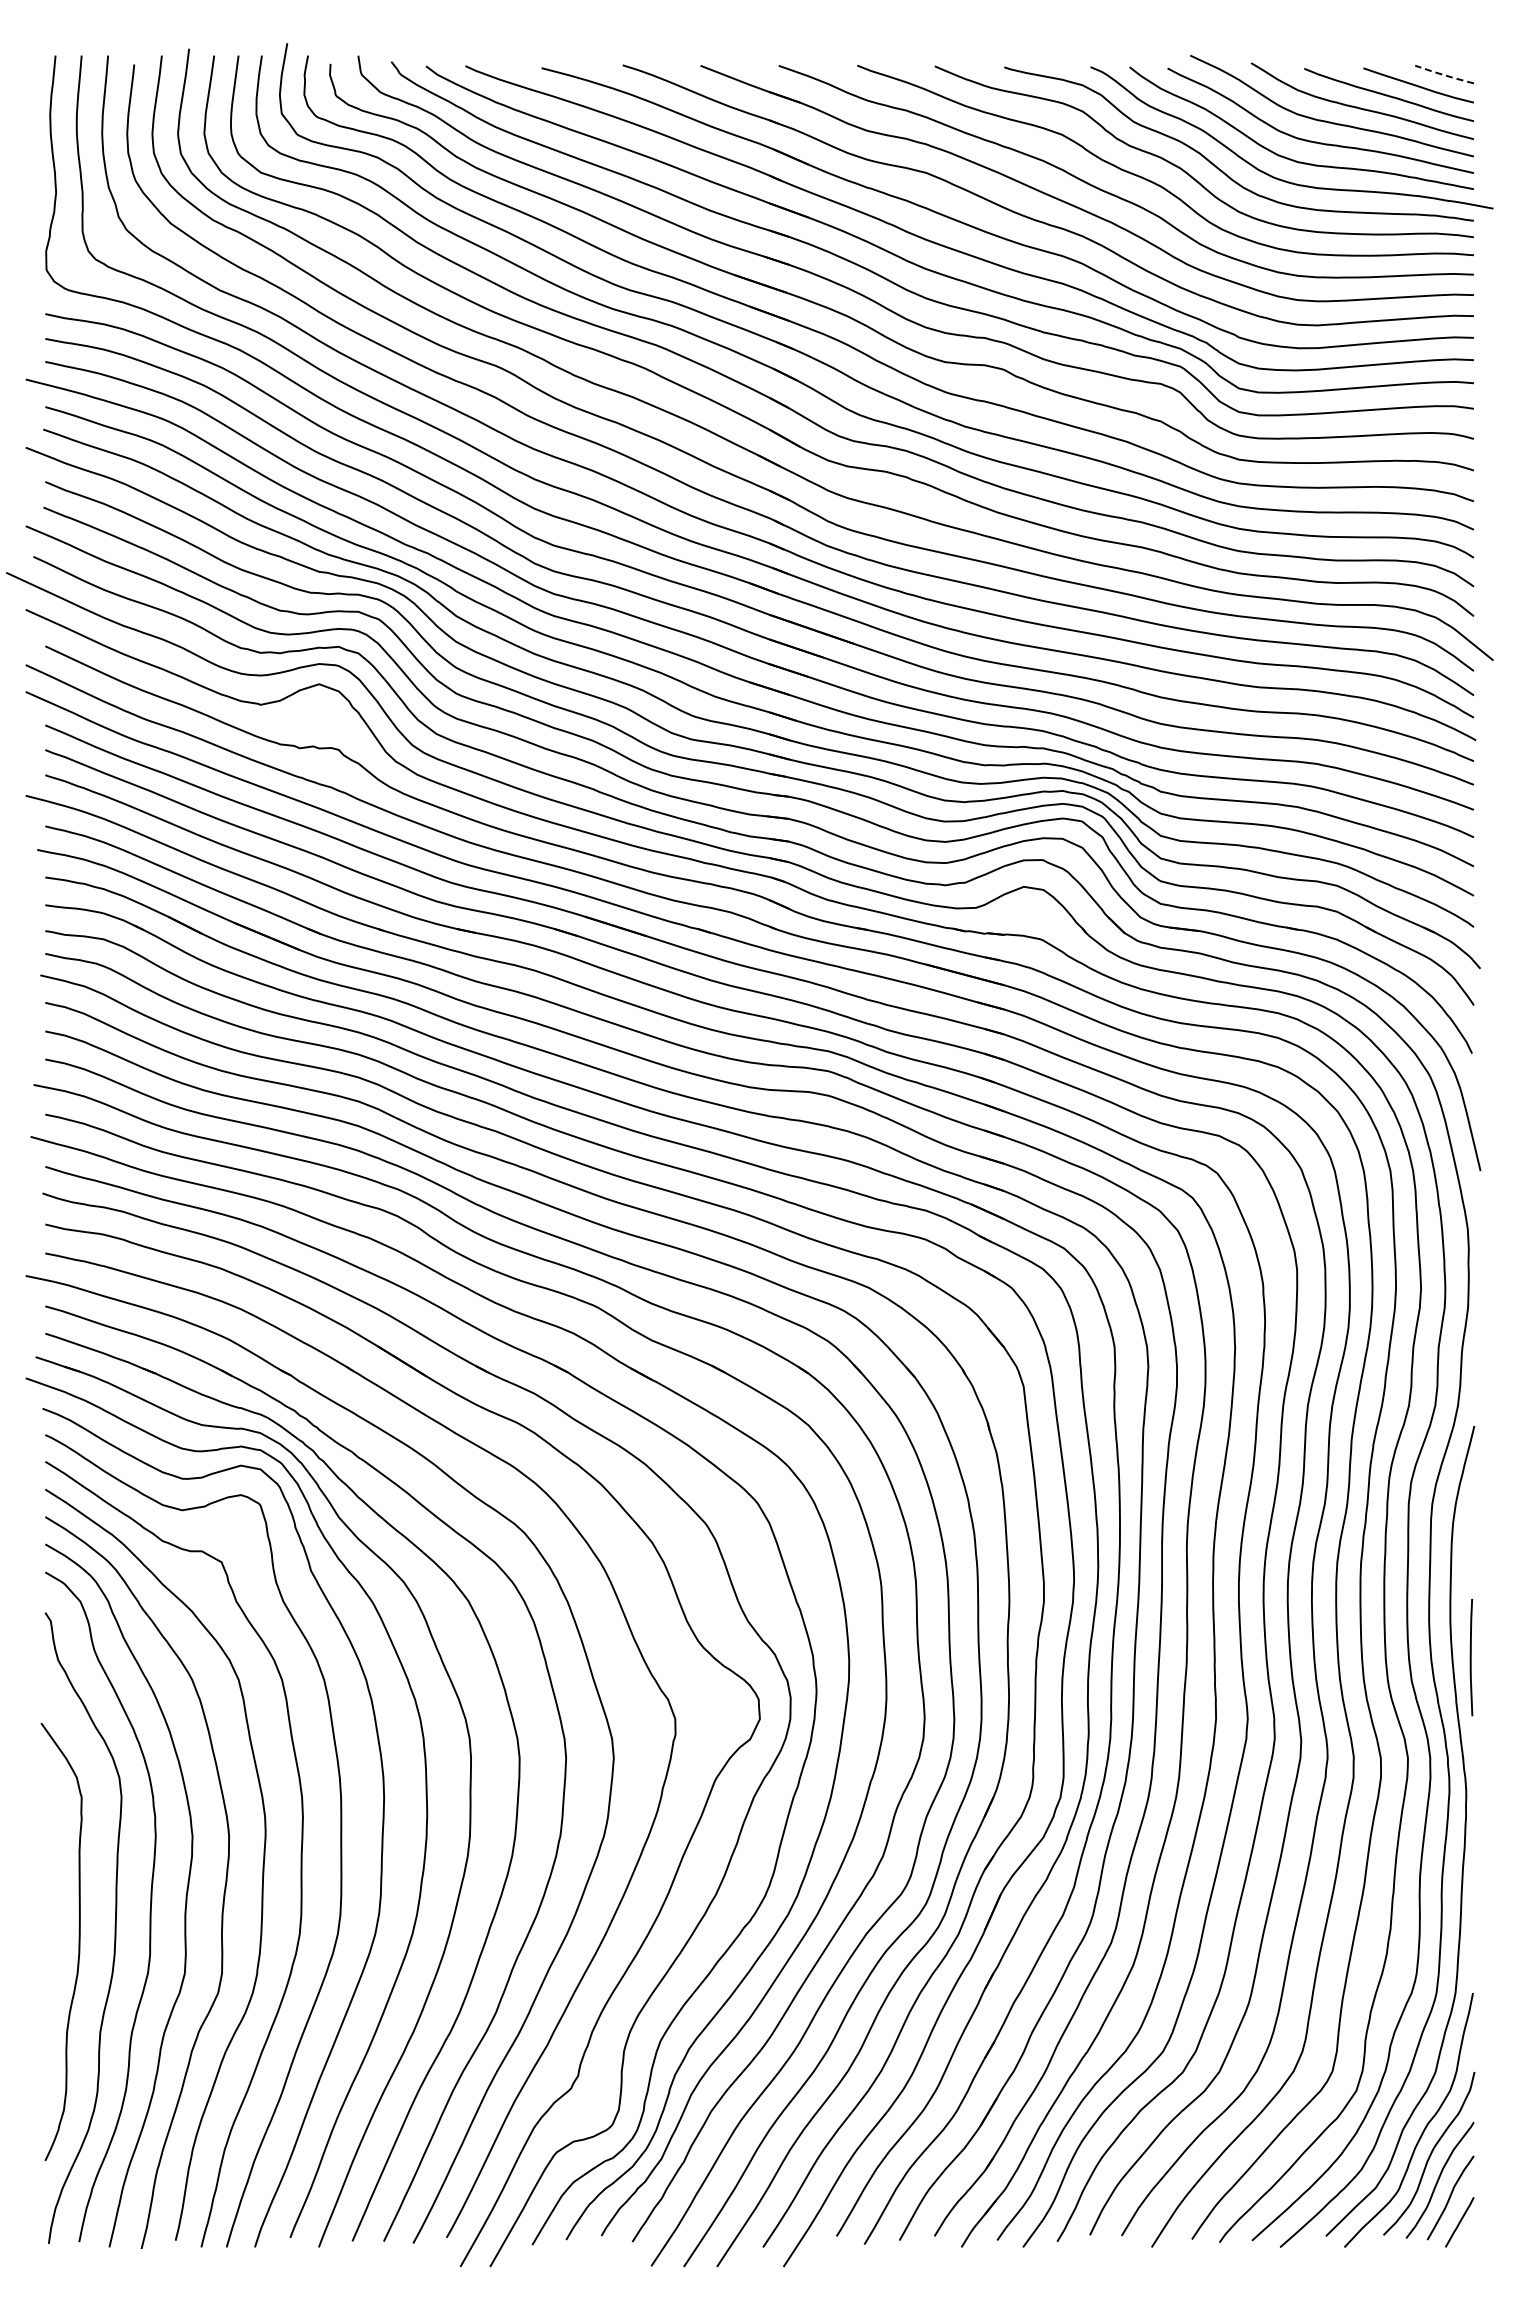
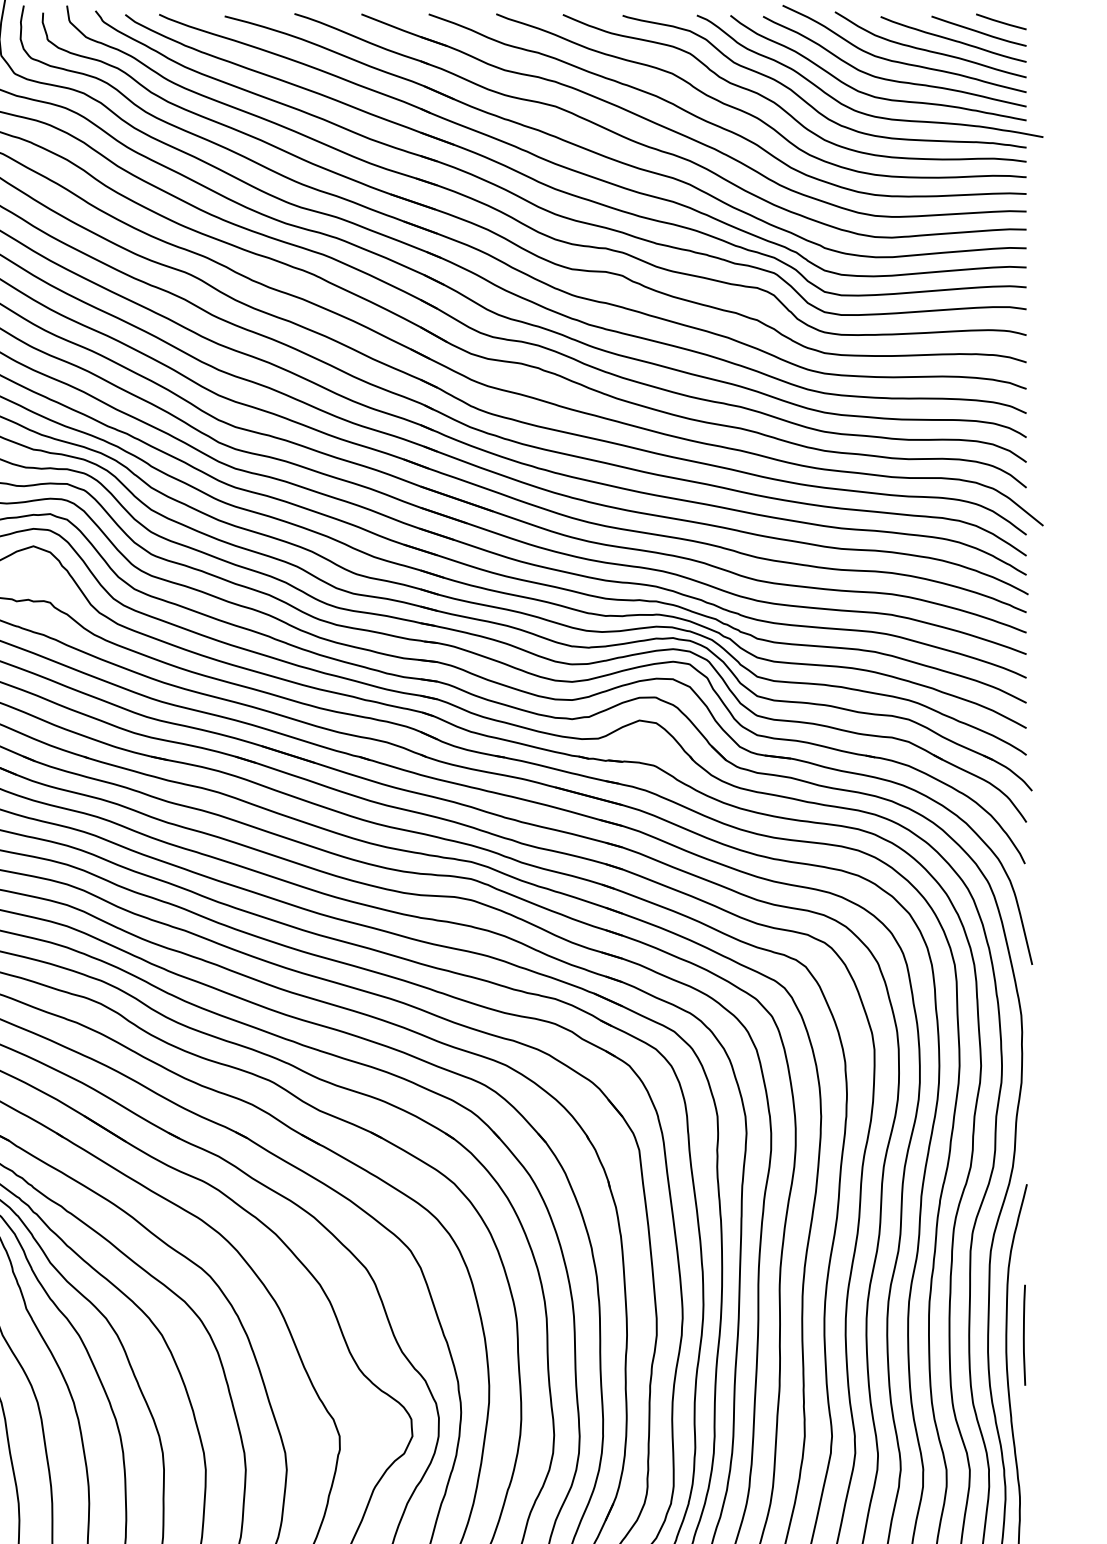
line: (1444, 75) -> (1001, 22), dashed -> solid
curve: (1471, 1657) -> (1024, 1335), moved

